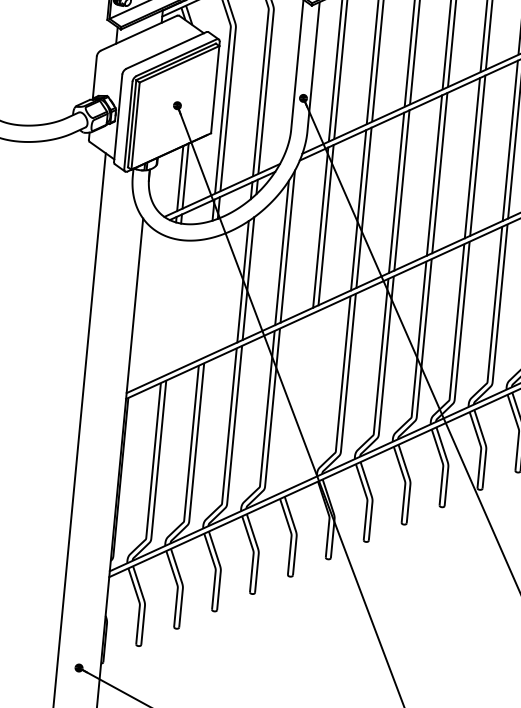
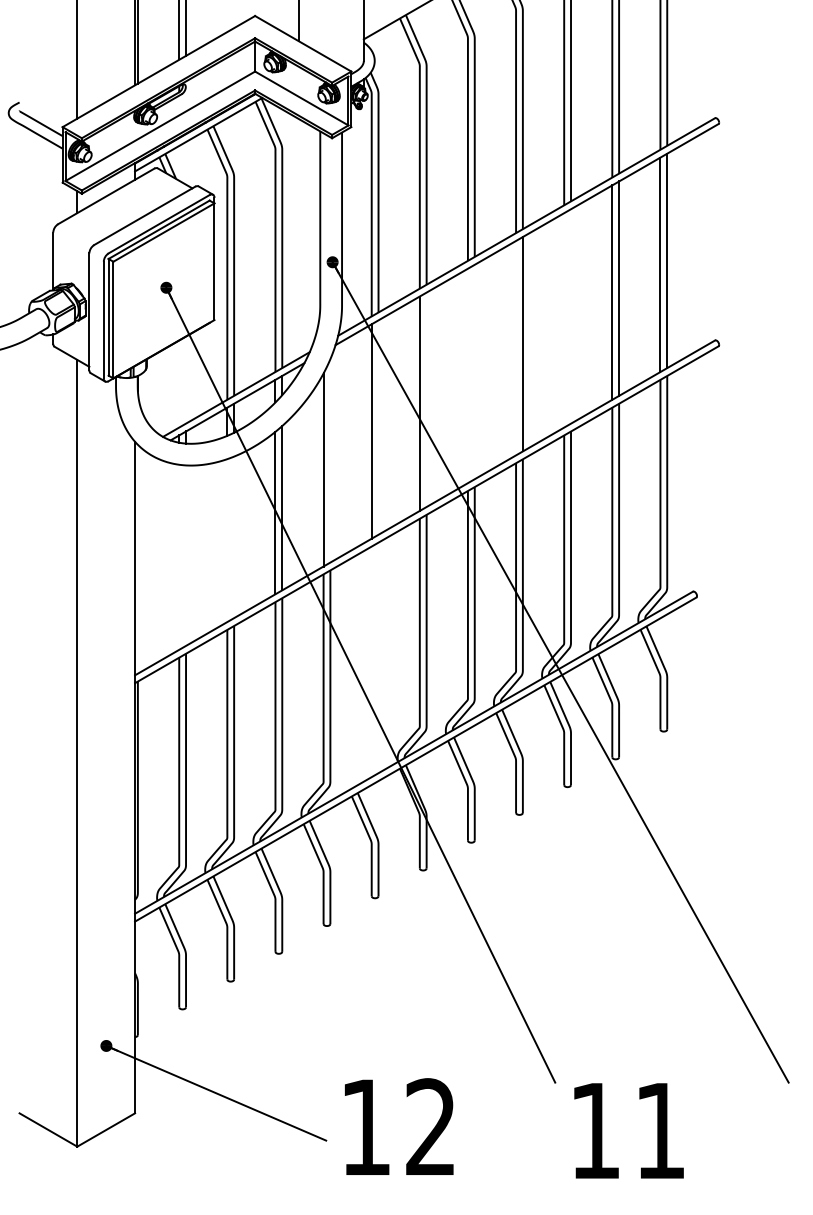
line: (478, 155) -> (571, 316), removed
line: (472, 158) -> (564, 320), removed
line: (185, 175) -> (186, 379), removed
line: (434, 175) -> (516, 347), removed
line: (180, 178) -> (179, 383), removed
line: (401, 190) -> (474, 371), removed
line: (396, 192) -> (467, 375), removed
line: (363, 207) -> (426, 399), removed
line: (326, 225) -> (378, 427), removed
line: (287, 246) -> (330, 460), removed

